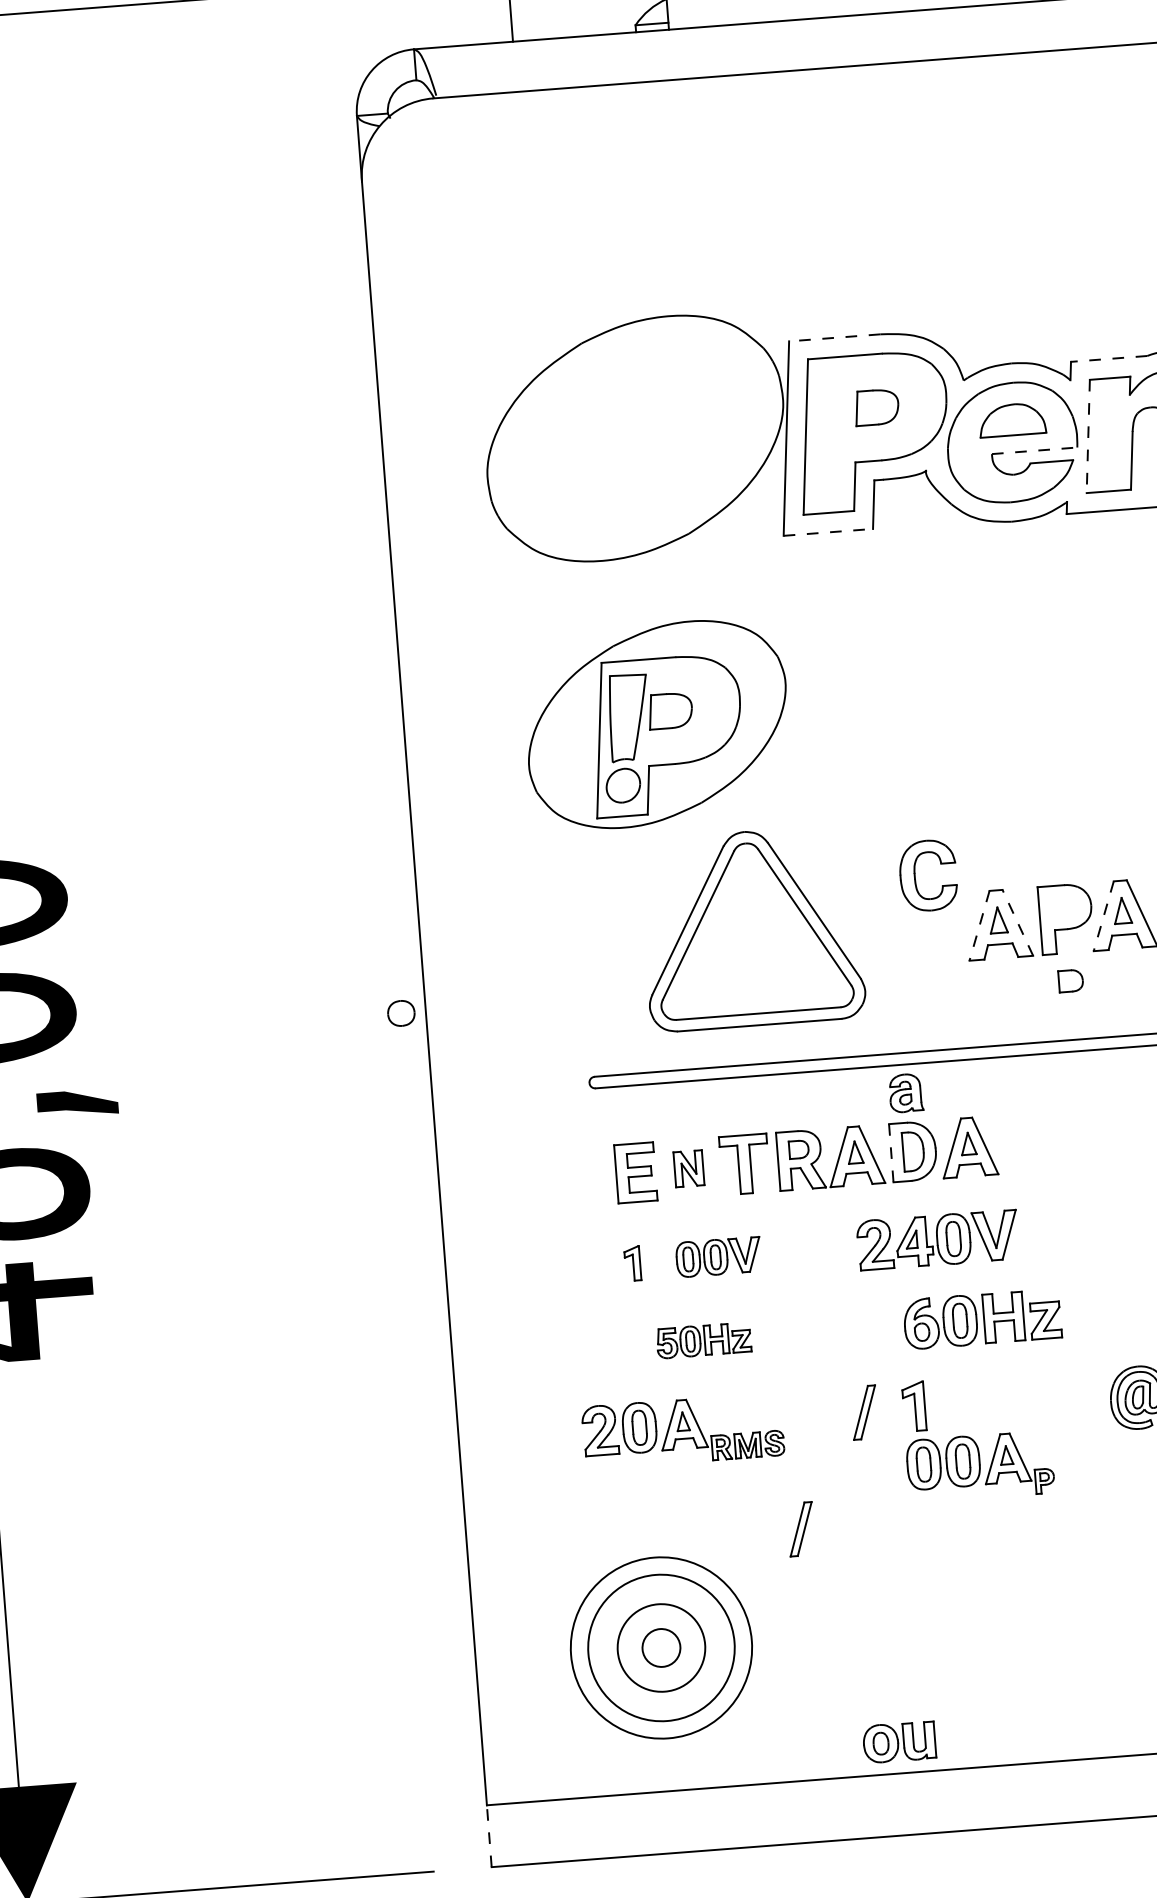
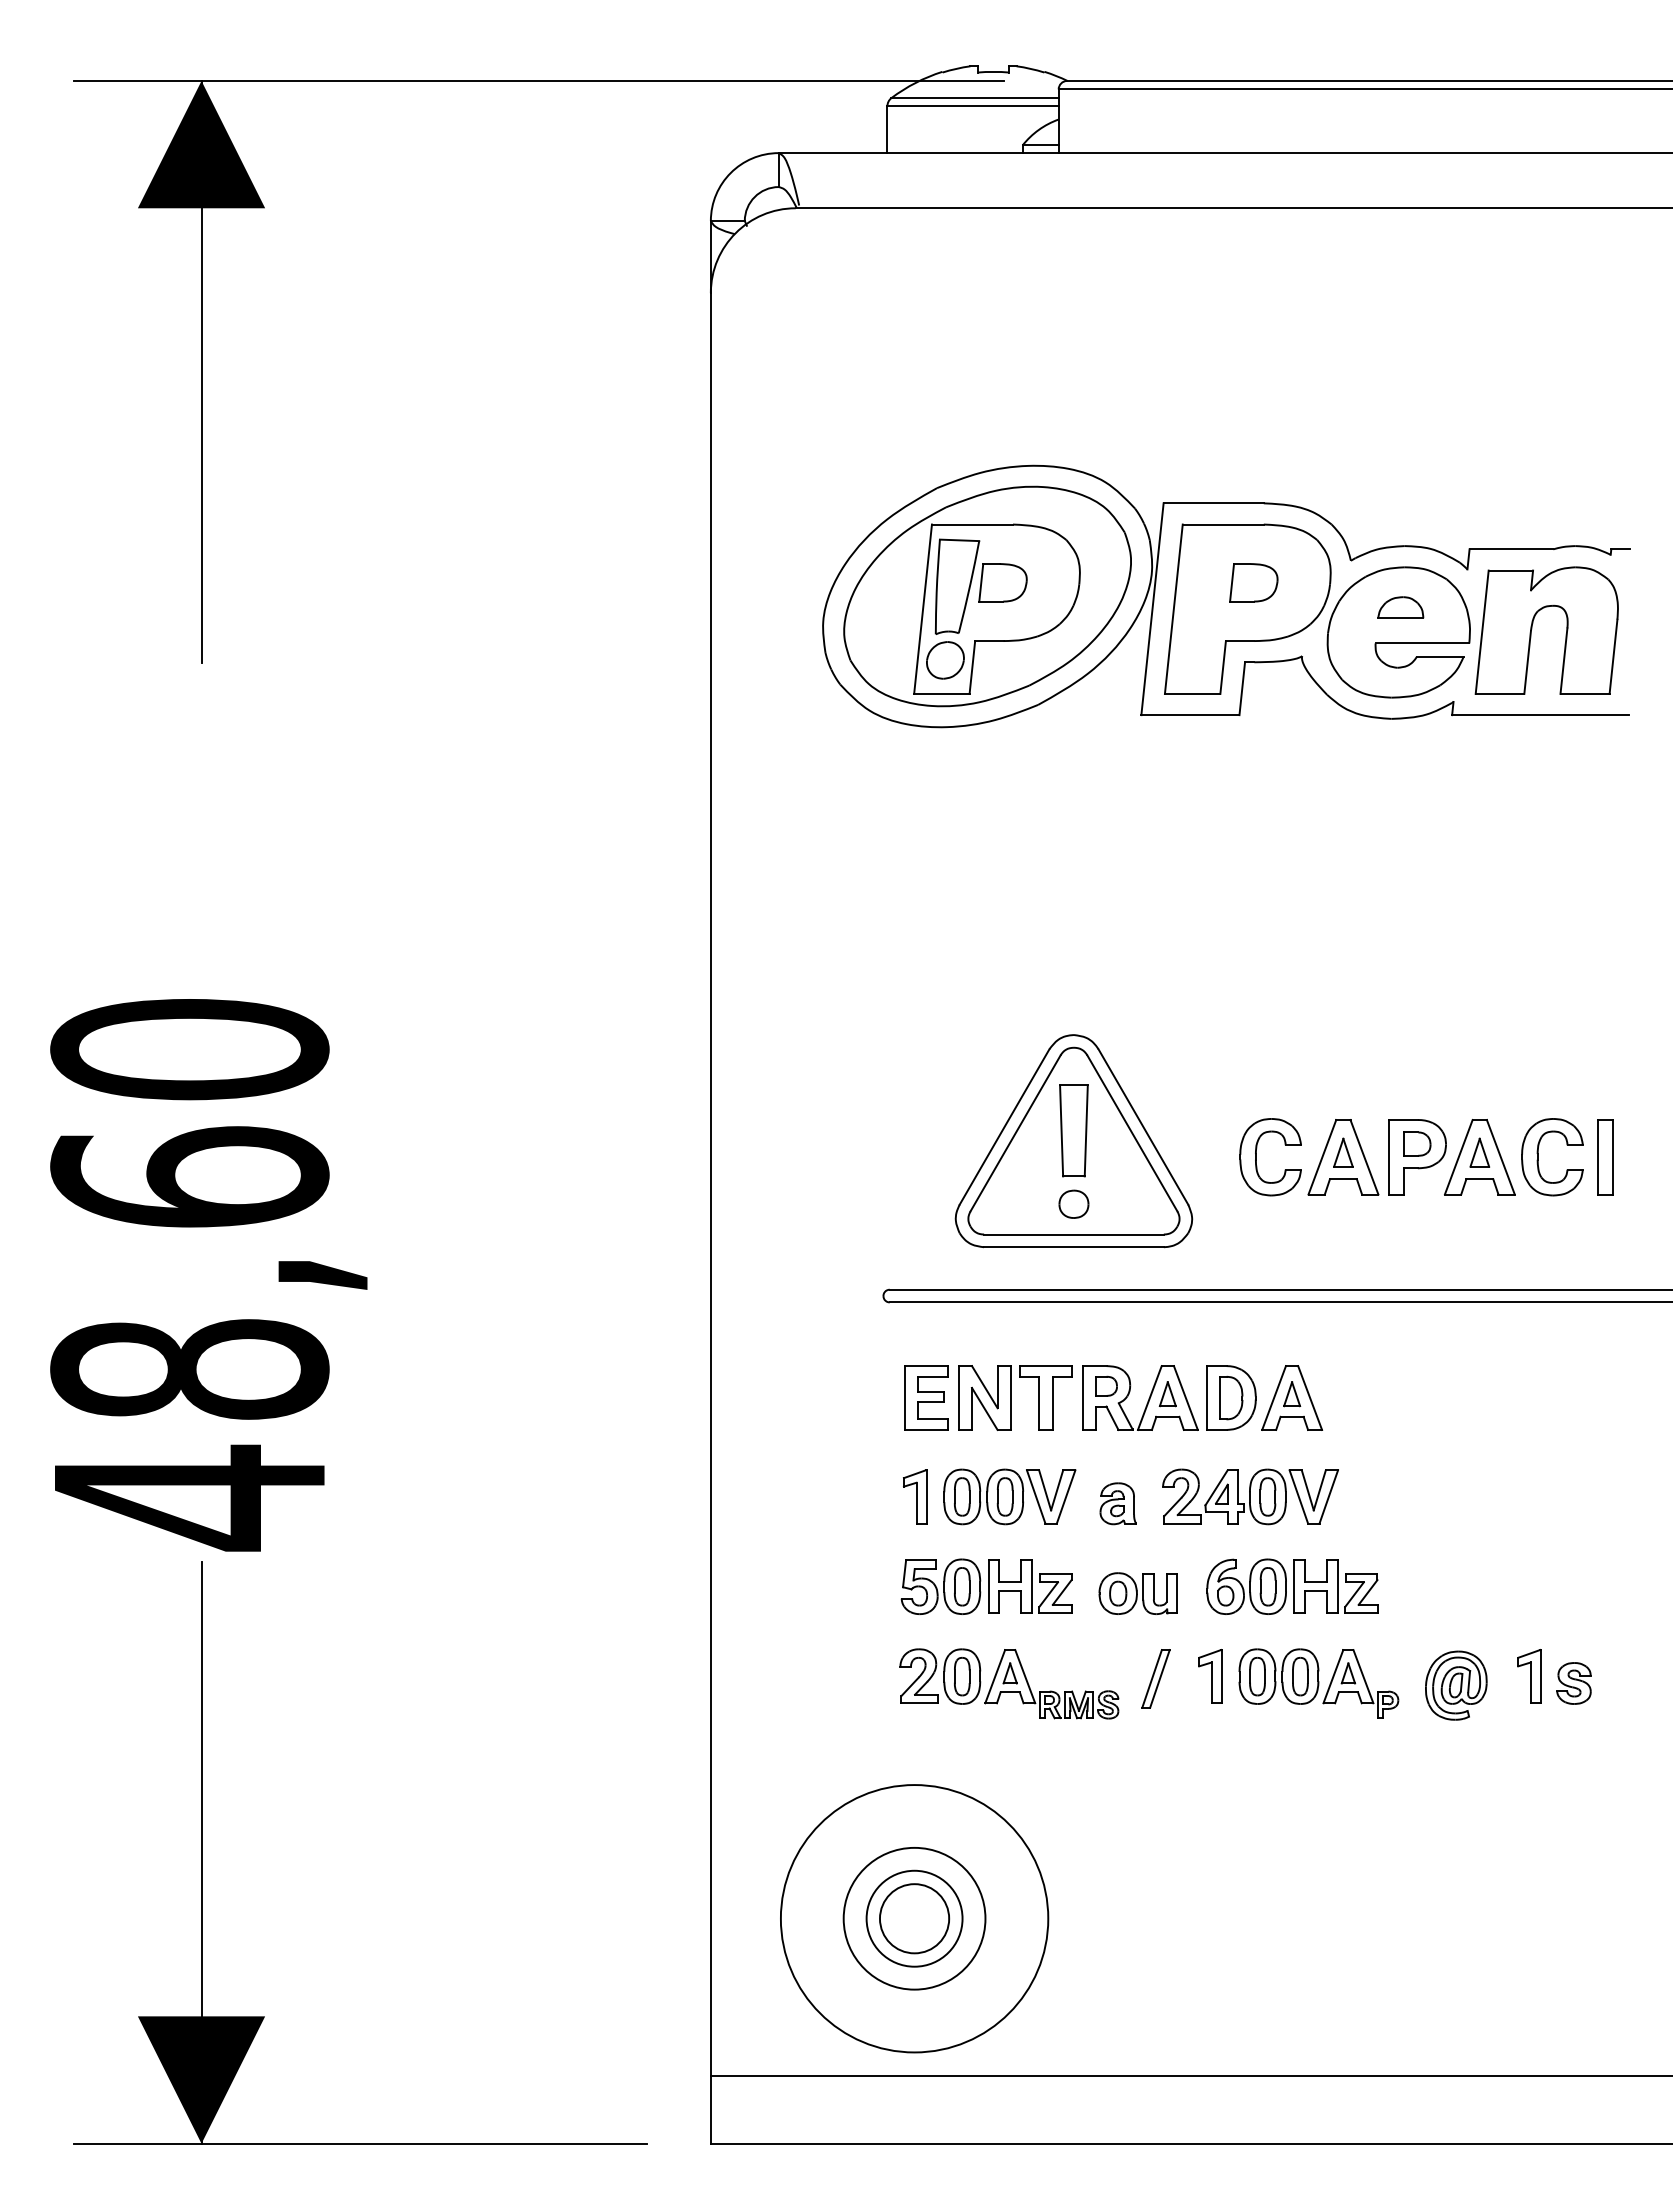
line: (834, 338) -> (1213, 503), dashed -> solid
line: (1109, 359) -> (1511, 549), dashed -> solid
part: (1012, 419) -> (1400, 607), size x0.62
line: (1088, 436) -> (1482, 632), dashed -> solid
line: (1034, 450) -> (1422, 643), dashed -> solid
line: (828, 532) -> (1190, 715), dashed -> solid
part: (657, 724) -> (987, 596), moved
part: (915, 876) -> (1256, 1157), moved
line: (1103, 916) -> (1458, 1157), dashed -> solid
part: (750, 918) -> (1073, 1130), added
line: (1017, 923) -> (1364, 1157), dashed -> solid
line: (979, 926) -> (1322, 1157), dashed -> solid
part: (1070, 980) -> (1417, 1143), moved
part: (400, 1012) -> (1073, 1203), moved
part: (905, 1093) -> (1117, 1503), moved
line: (890, 1153) -> (1206, 1398), dashed -> solid
part: (688, 1168) -> (984, 1397), size x1.67
part: (718, 1256) -> (1009, 1496), size x1.43
part: (632, 1263) -> (915, 1496), size x1.43
part: (703, 1340) -> (986, 1586), size x1.67
part: (683, 1430) -> (1009, 1683), moved
part: (980, 1466) -> (1318, 1683), moved
part: (800, 1528) -> (1076, 1800), removed
circle: (661, 1647) -> (914, 1918), size x0.71
circle: (661, 1647) -> (914, 1918), size x1.67
circle: (661, 1647) -> (914, 1918), size x1.67
part: (898, 1742) -> (1137, 1593), moved
line: (488, 1836) -> (710, 2109), dashed -> solid

